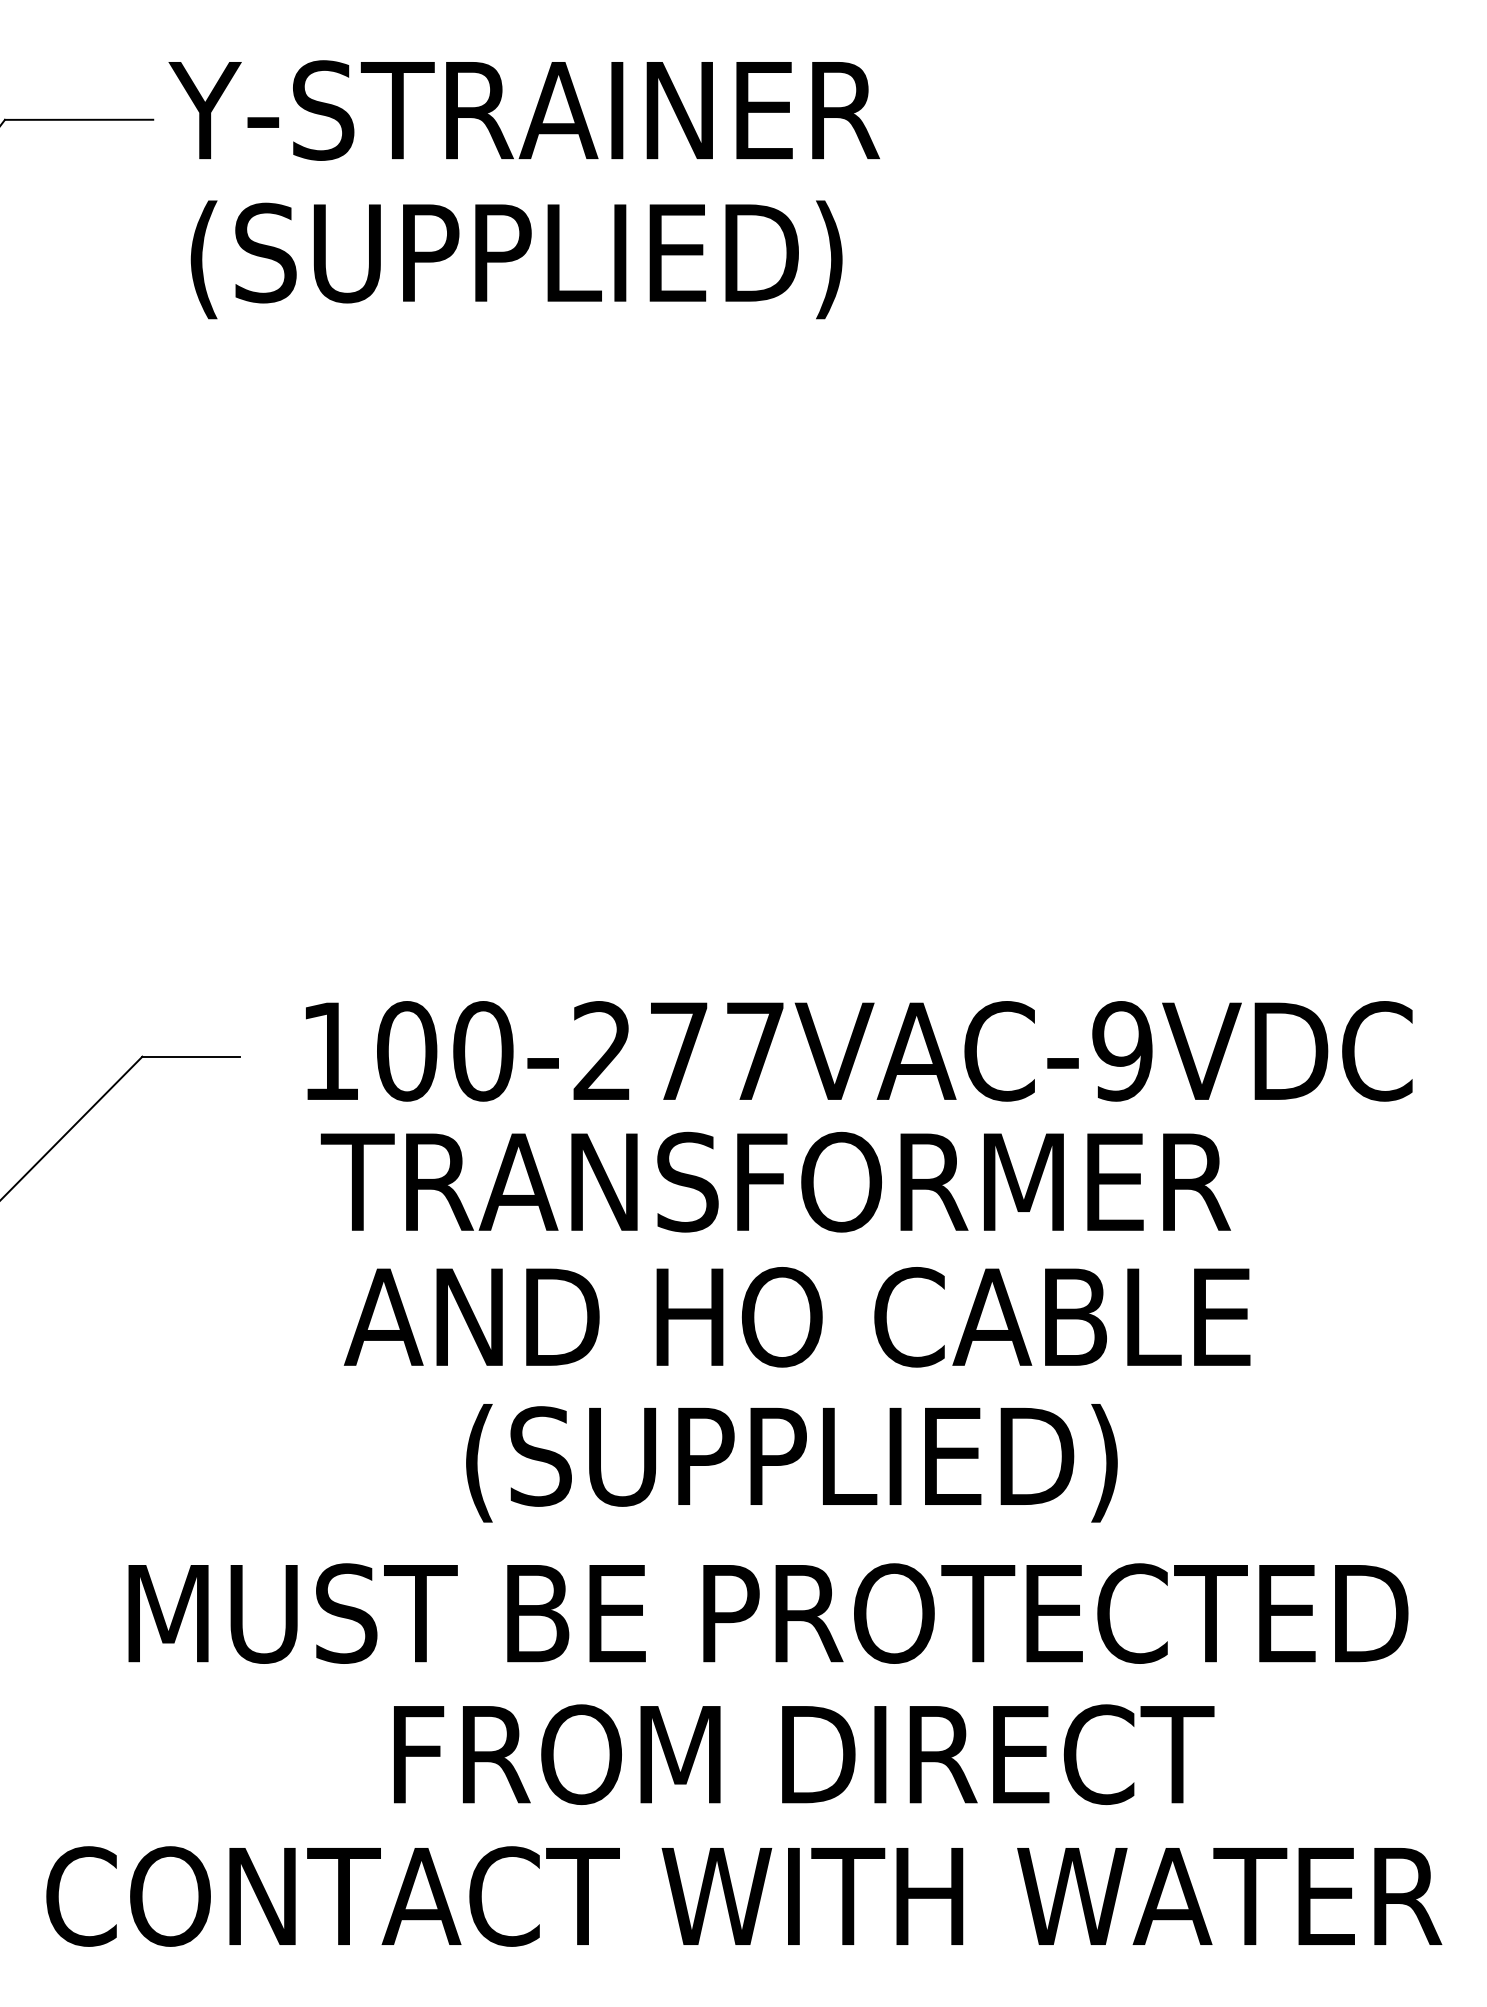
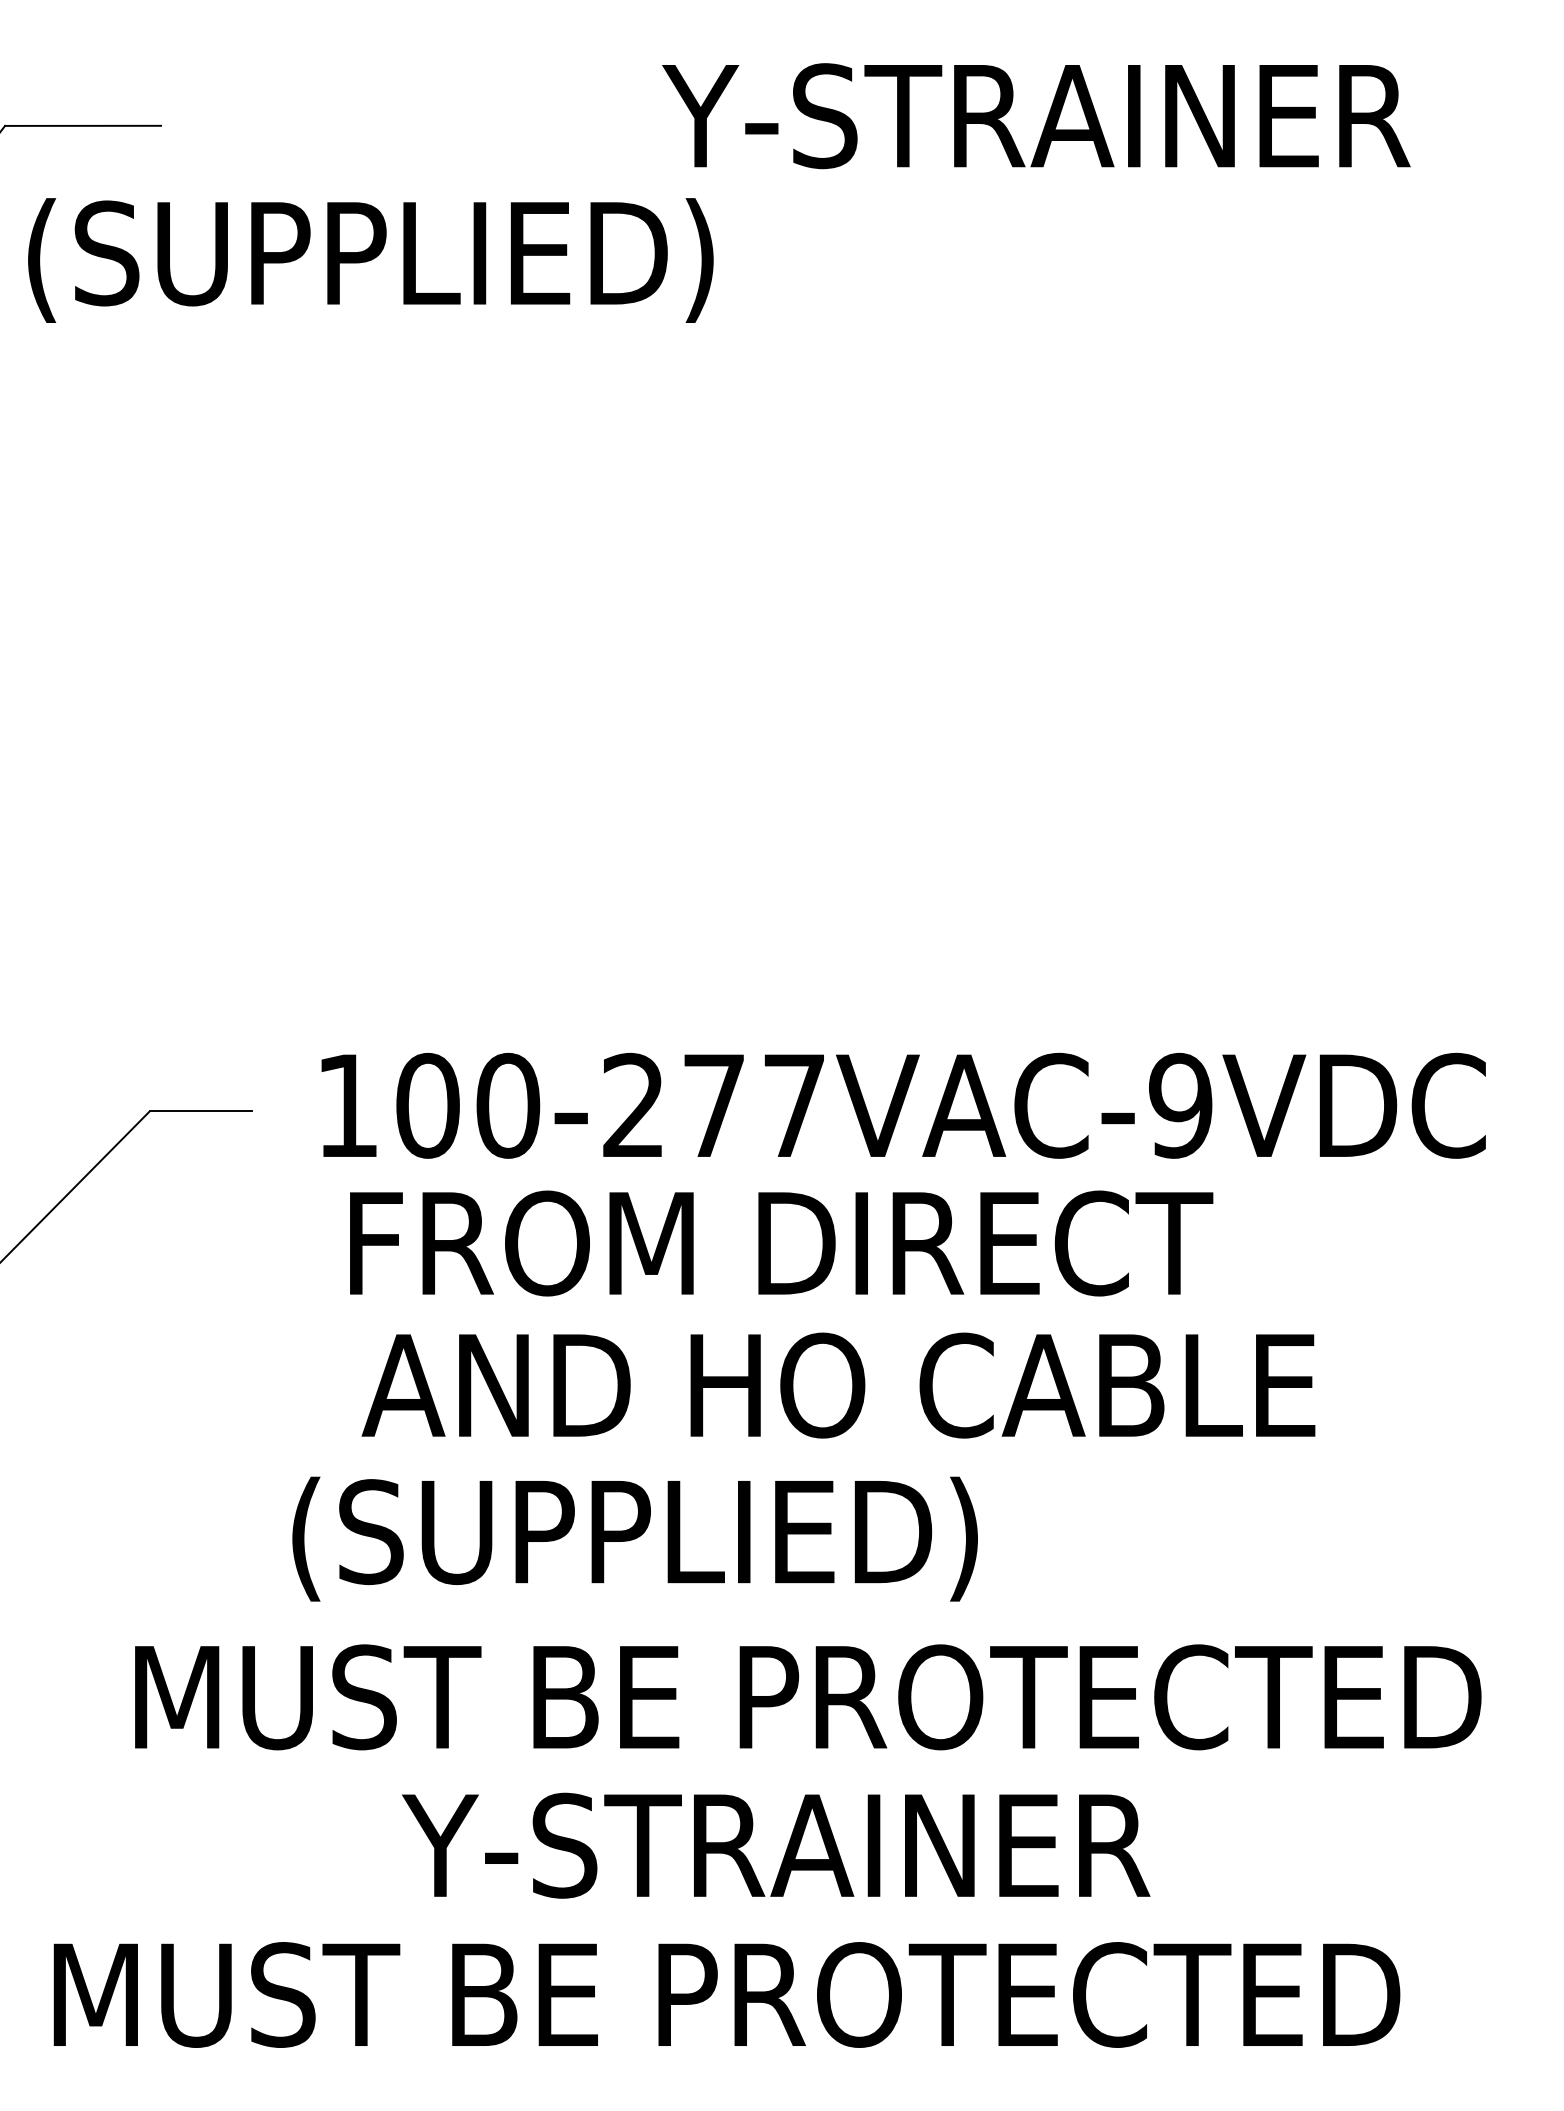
text: (523, 110) -> (1035, 116), moved
text: (516, 259) -> (370, 260), moved
text: (775, 1181) -> (815, 1242), TRANSFORMER -> FROM DIRECT
text: (791, 1463) -> (634, 1539), moved
text: (798, 1754) -> (839, 1845), FROM DIRECT -> Y-STRAINER
text: (744, 1896) -> (783, 1994), CONTACT WITH WATER -> MUST BE PROTECTED

